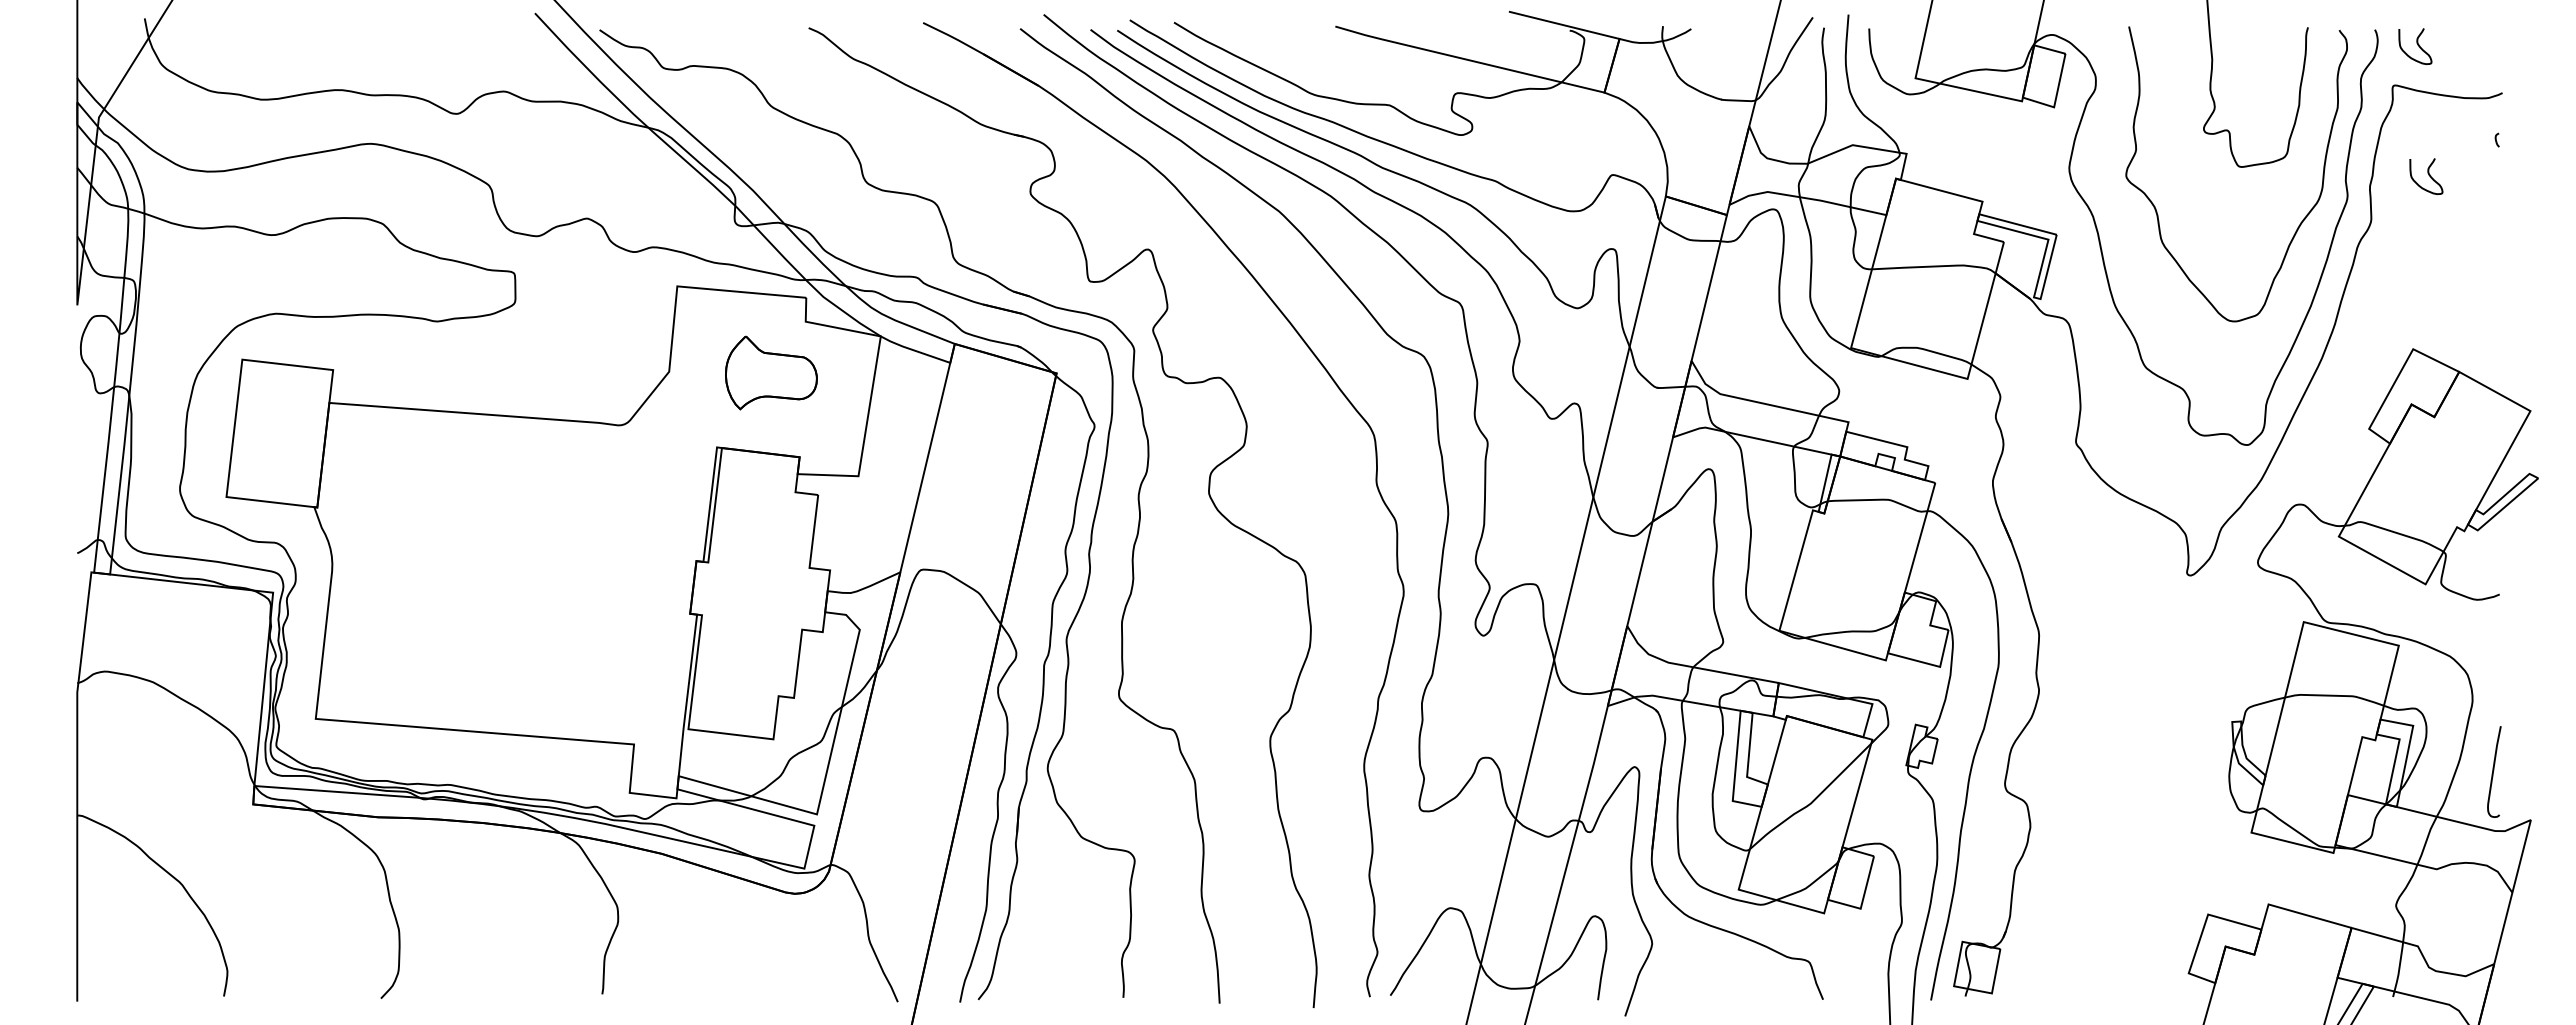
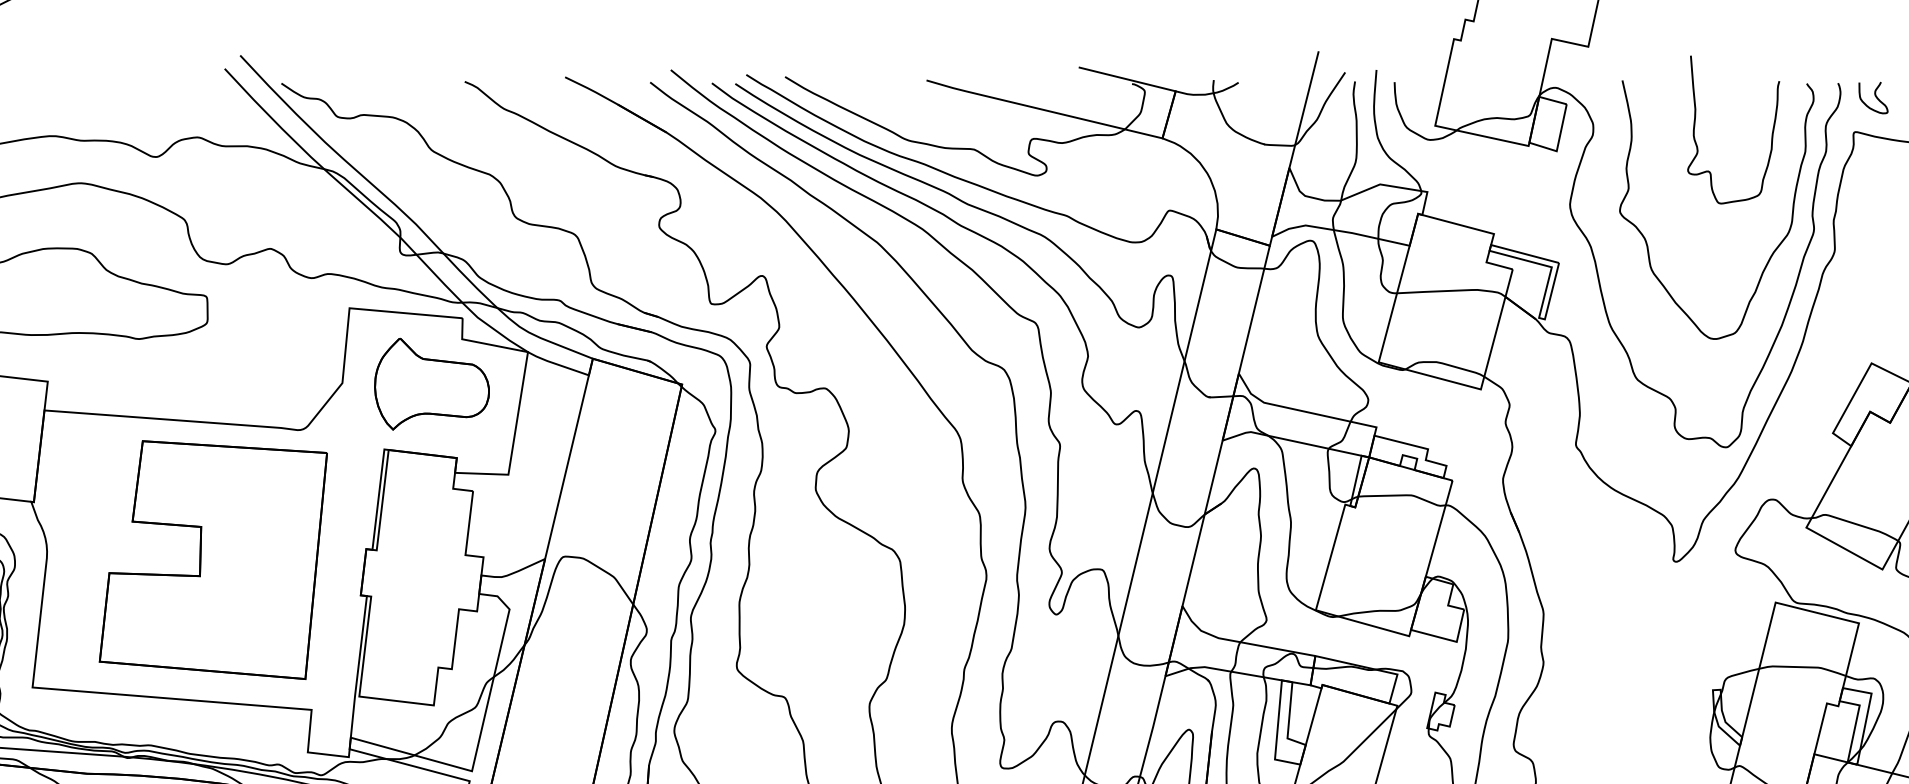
curve: (2428, 175) -> (1885, 211), removed
part: (771, 372) -> (432, 383), size x1.43
part: (521, 573) -> (212, 560), added

